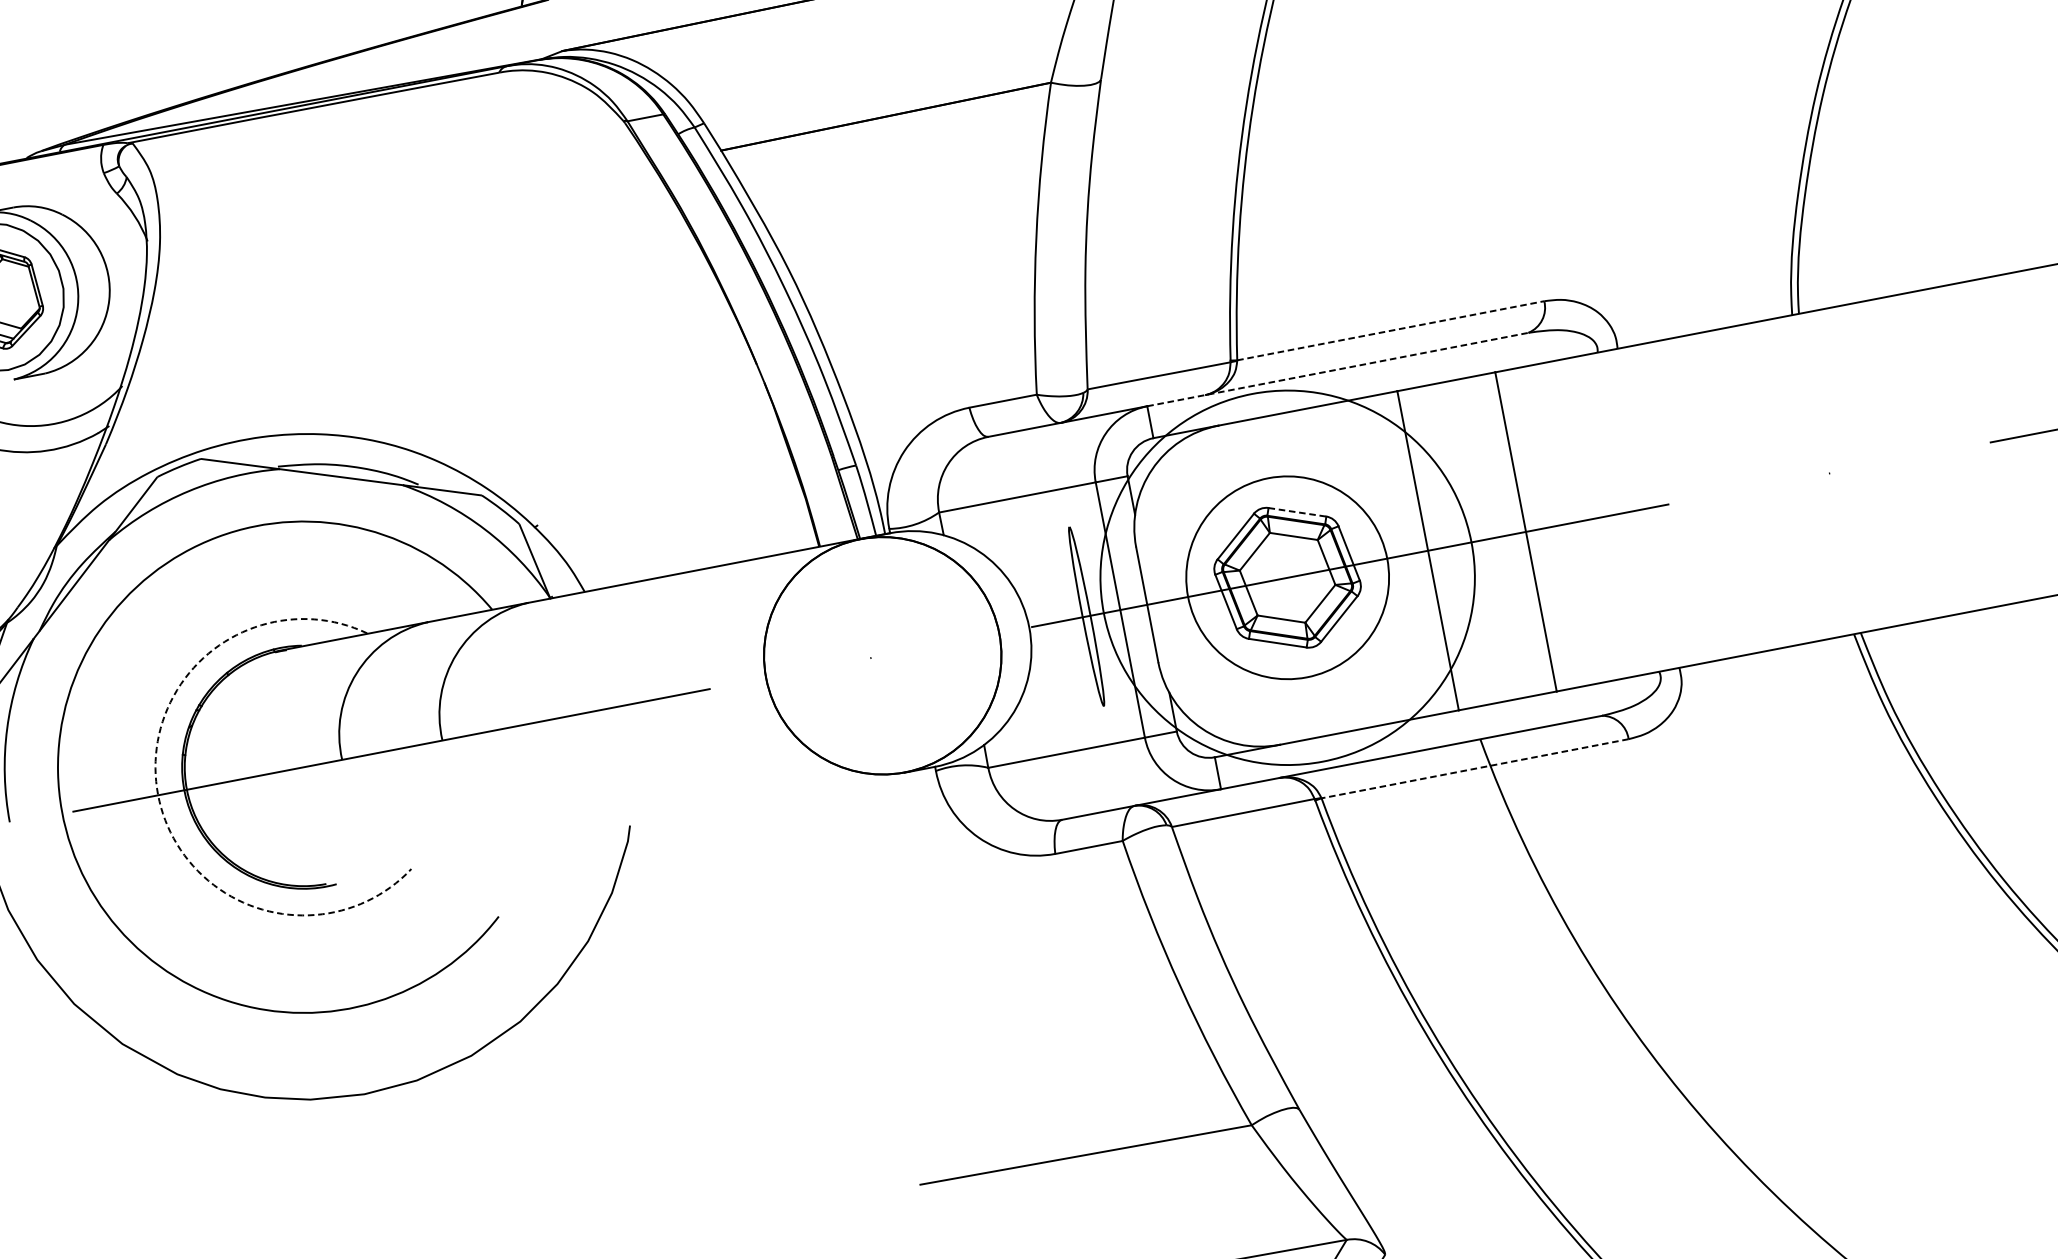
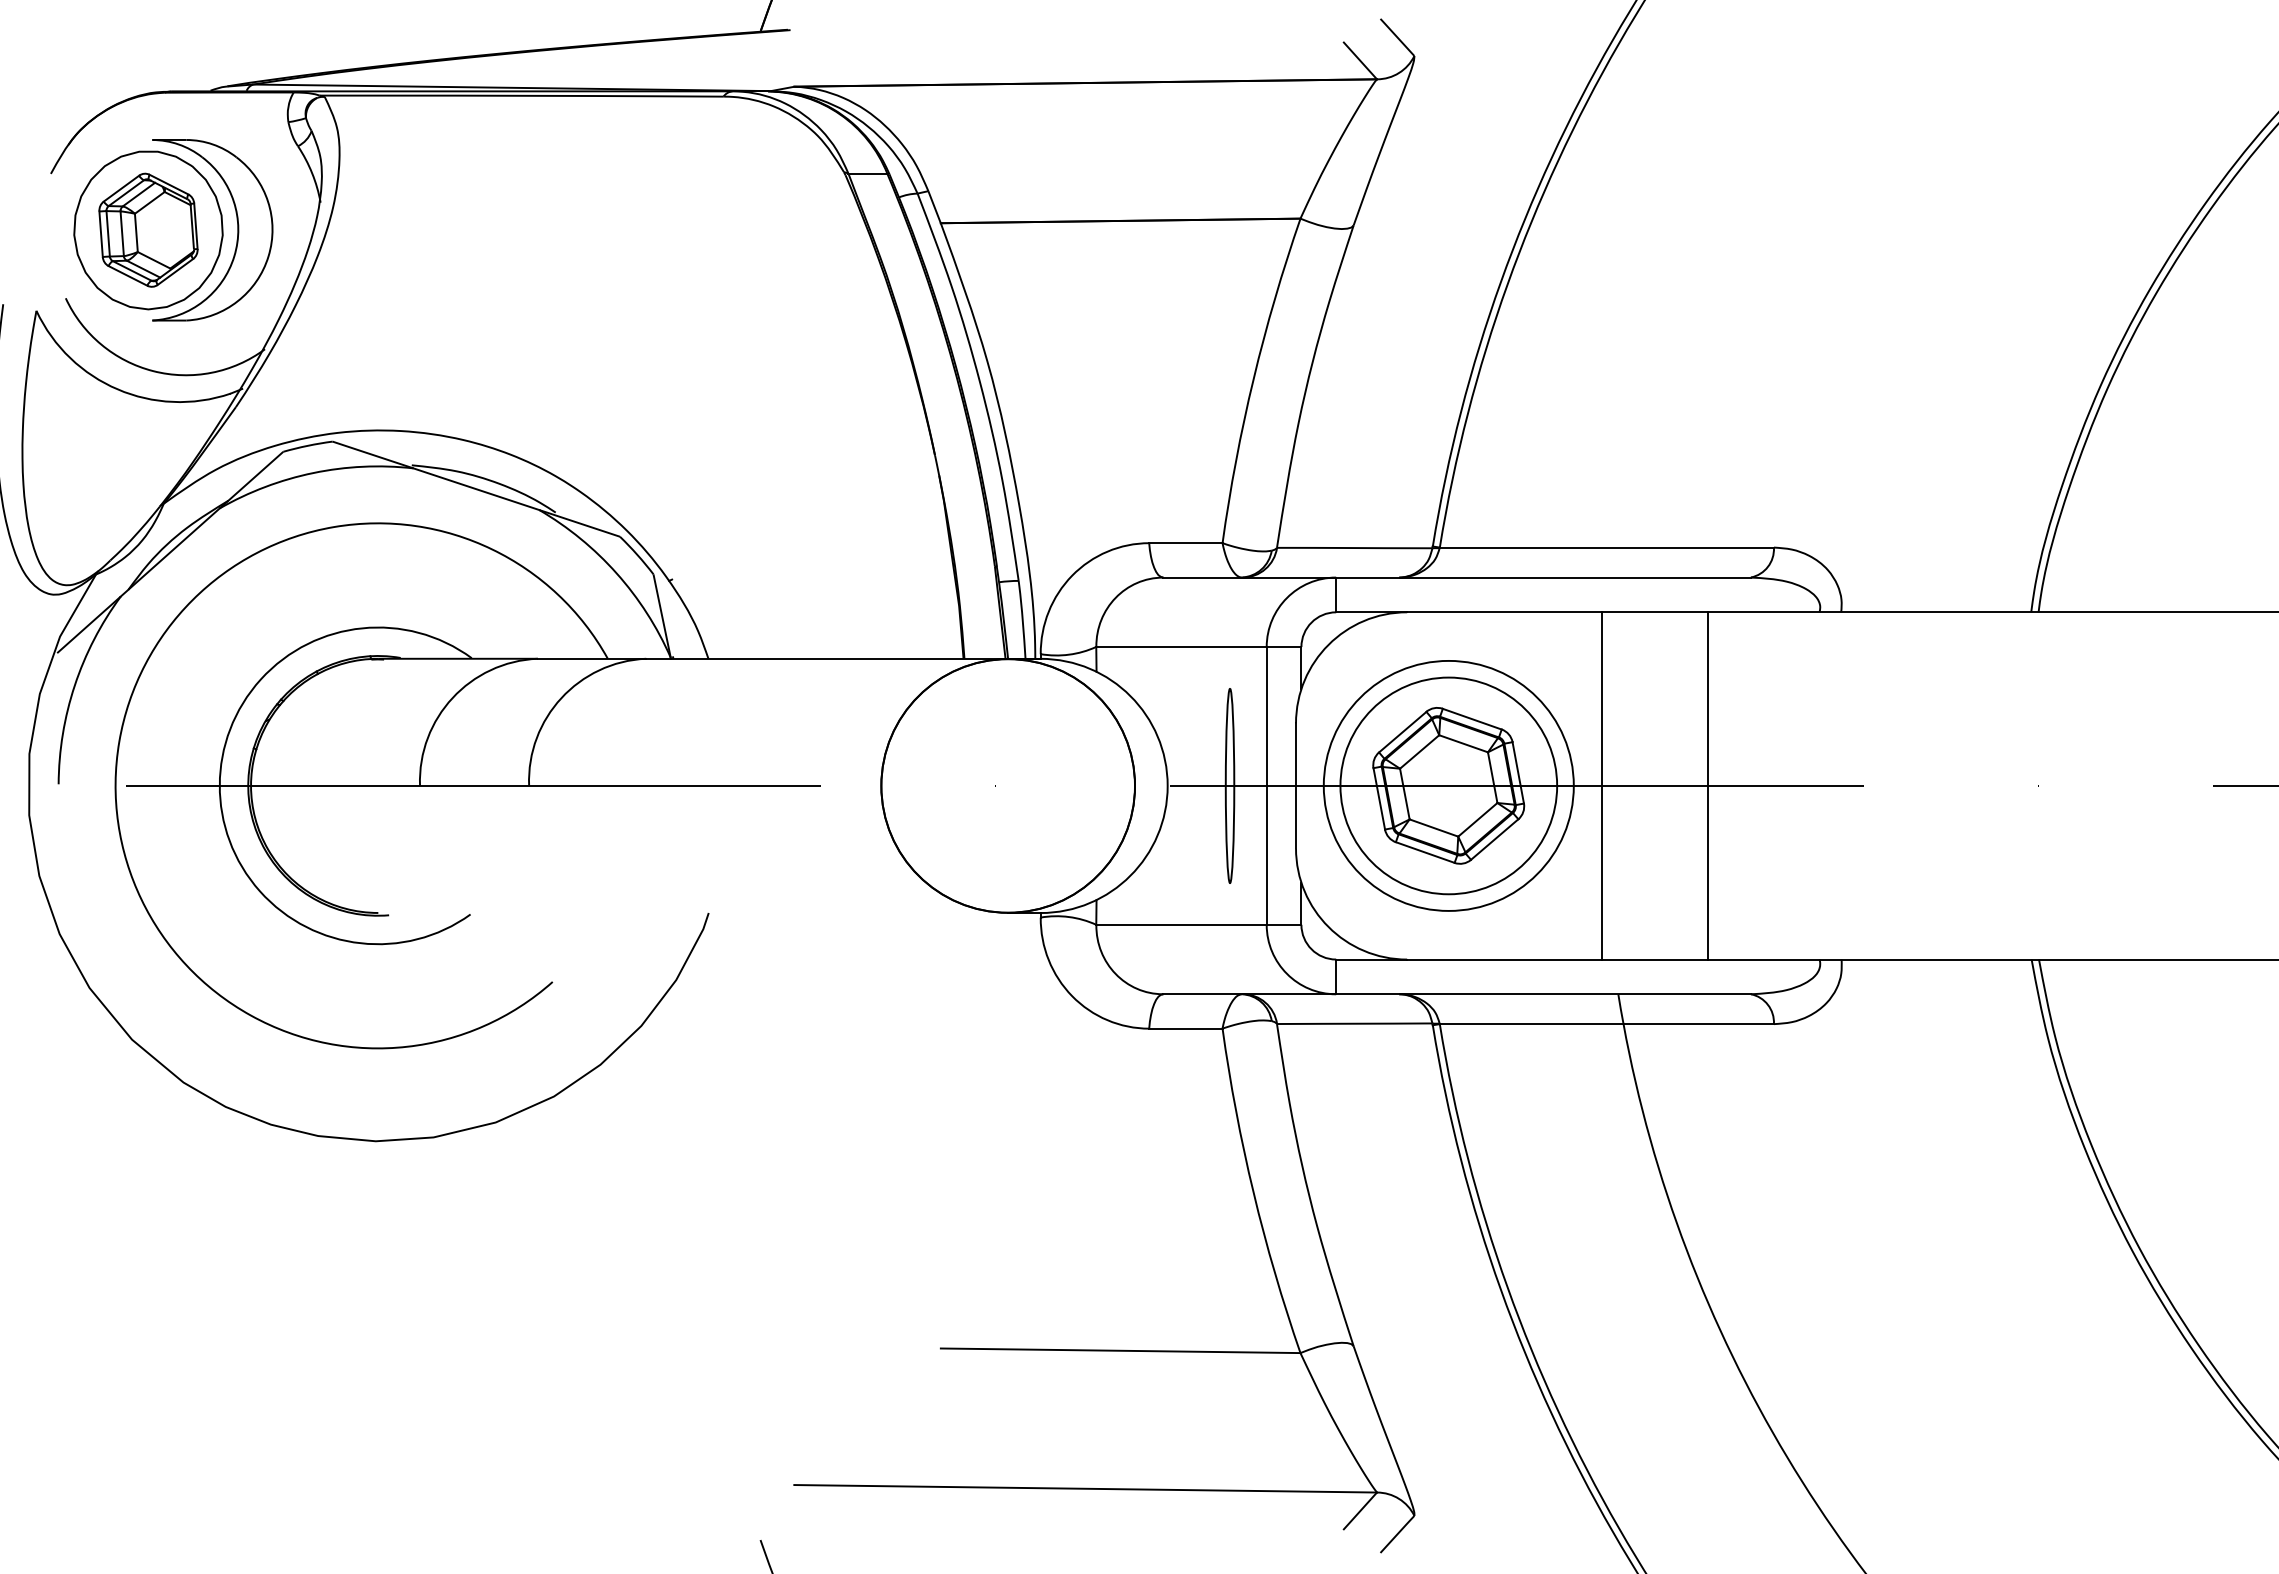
line: (1391, 330) -> (1607, 547), dashed -> solid
line: (1338, 369) -> (1544, 577), dashed -> solid
line: (1297, 512) -> (1472, 719), dashed -> solid
circle: (1287, 577) -> (1448, 785), size x0.62
line: (1474, 769) -> (1606, 1024), dashed -> solid
arc: (157, 794) -> (219, 785), dashed -> solid

